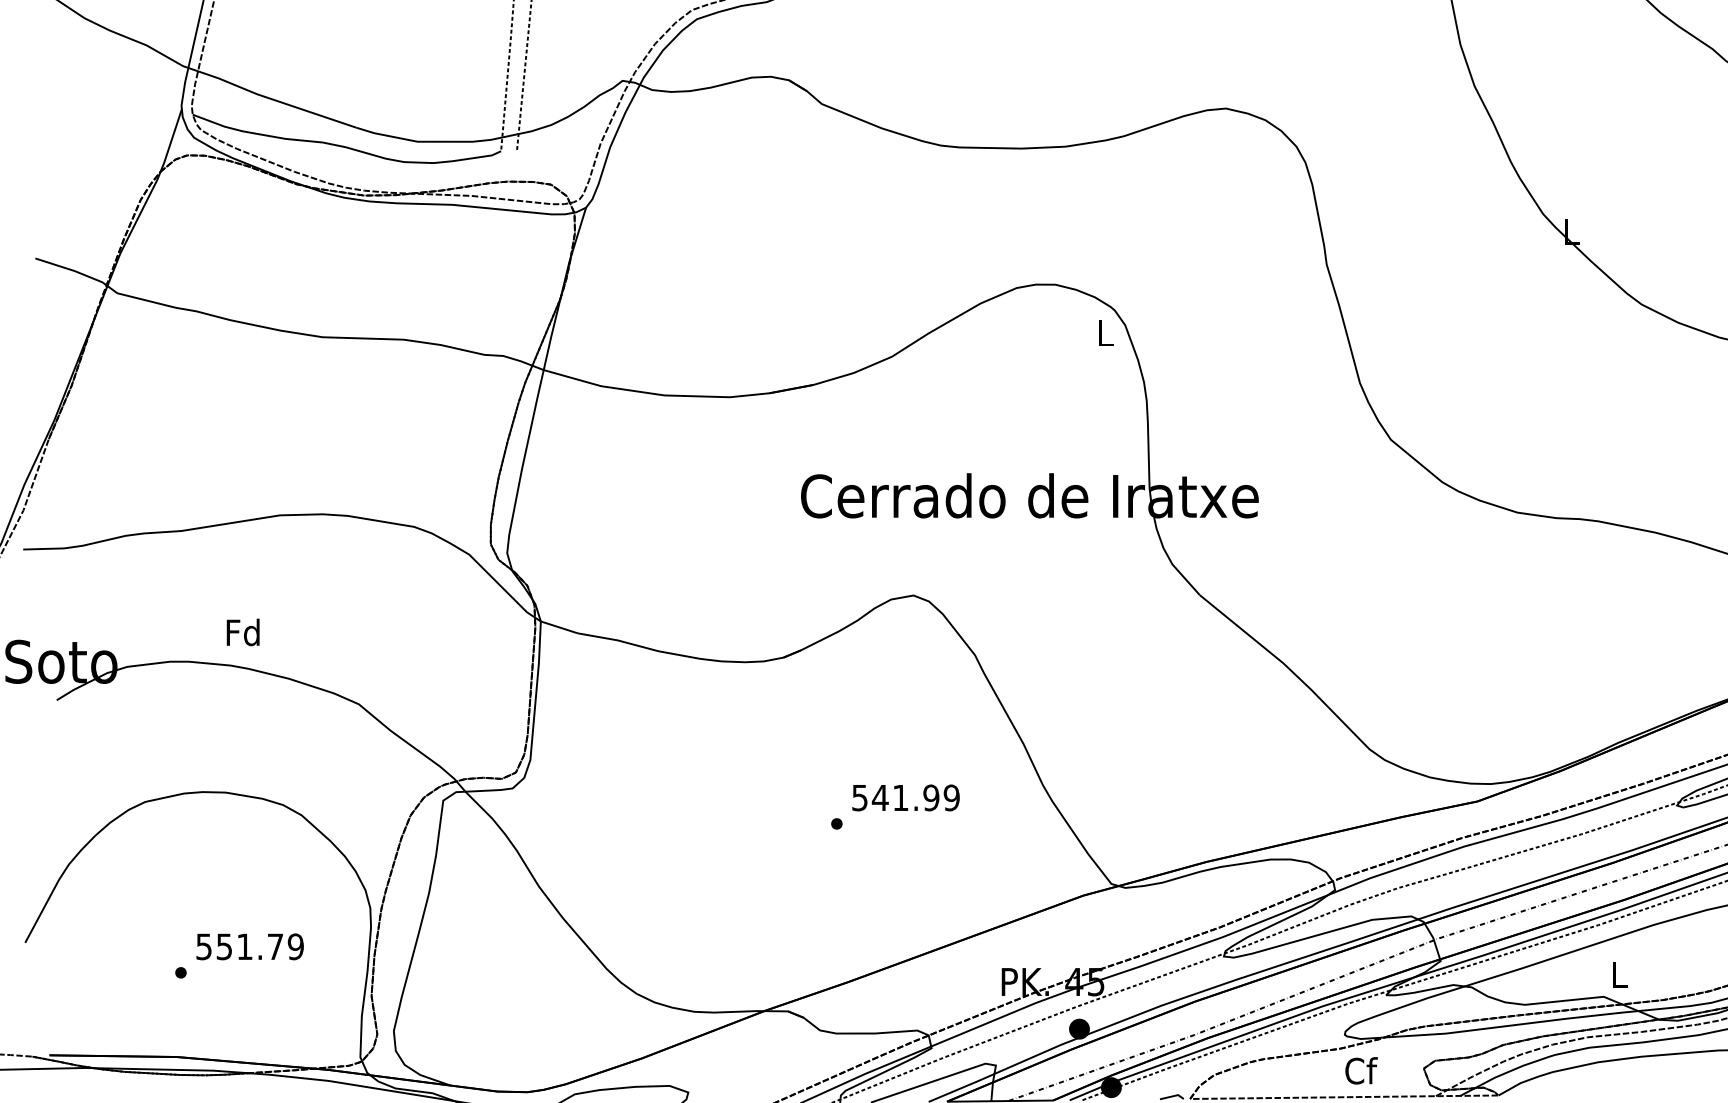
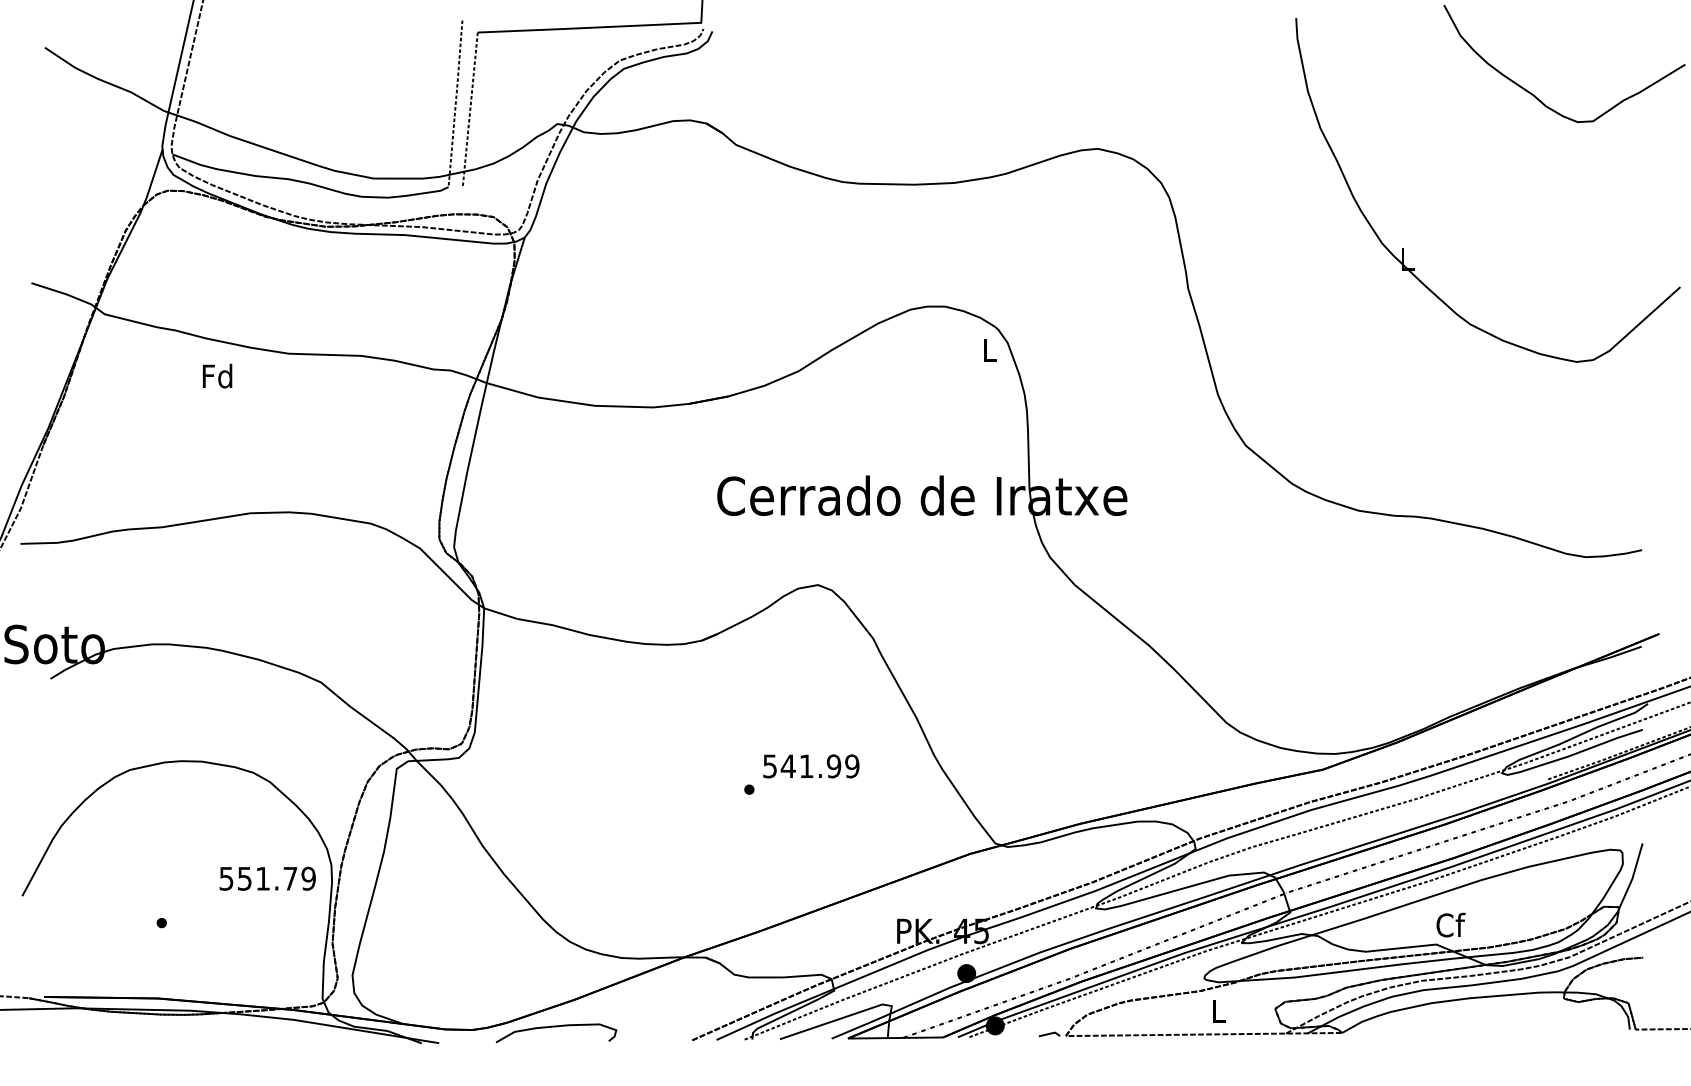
text: (243, 631) -> (217, 375), moved
text: (249, 946) -> (267, 878), moved
text: (1619, 974) -> (1450, 924), L -> Cf
text: (1360, 1070) -> (1218, 1010), Cf -> L

